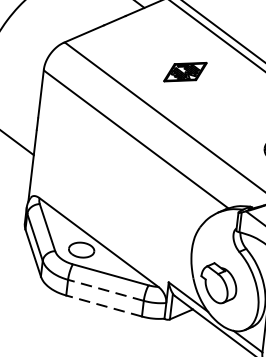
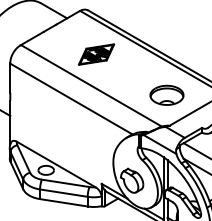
part: (185, 71) -> (96, 54), size x1.43
line: (105, 290) -> (63, 193), dashed -> solid
line: (103, 305) -> (63, 202), dashed -> solid

